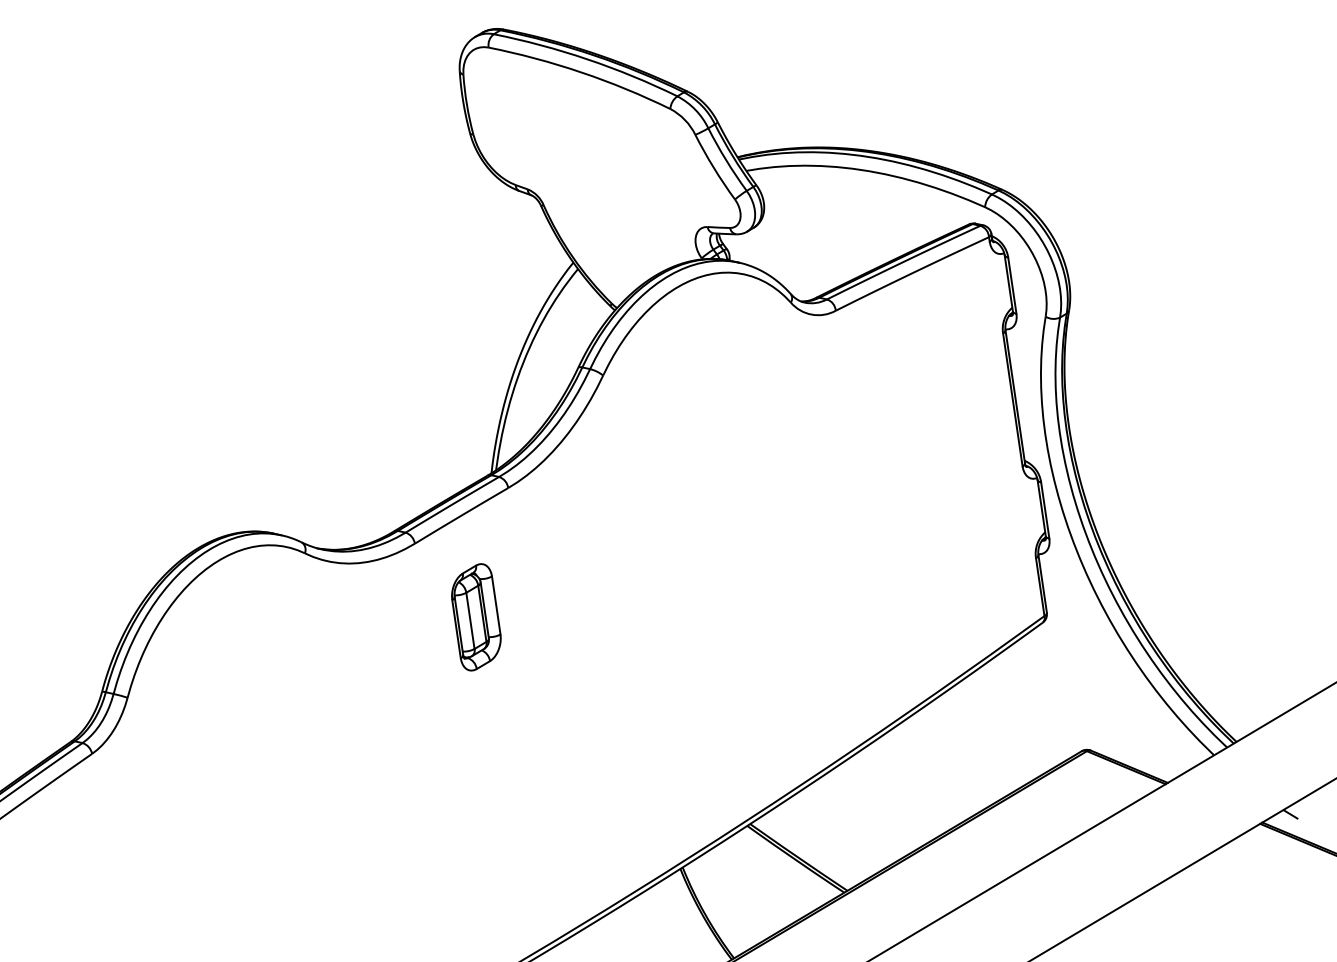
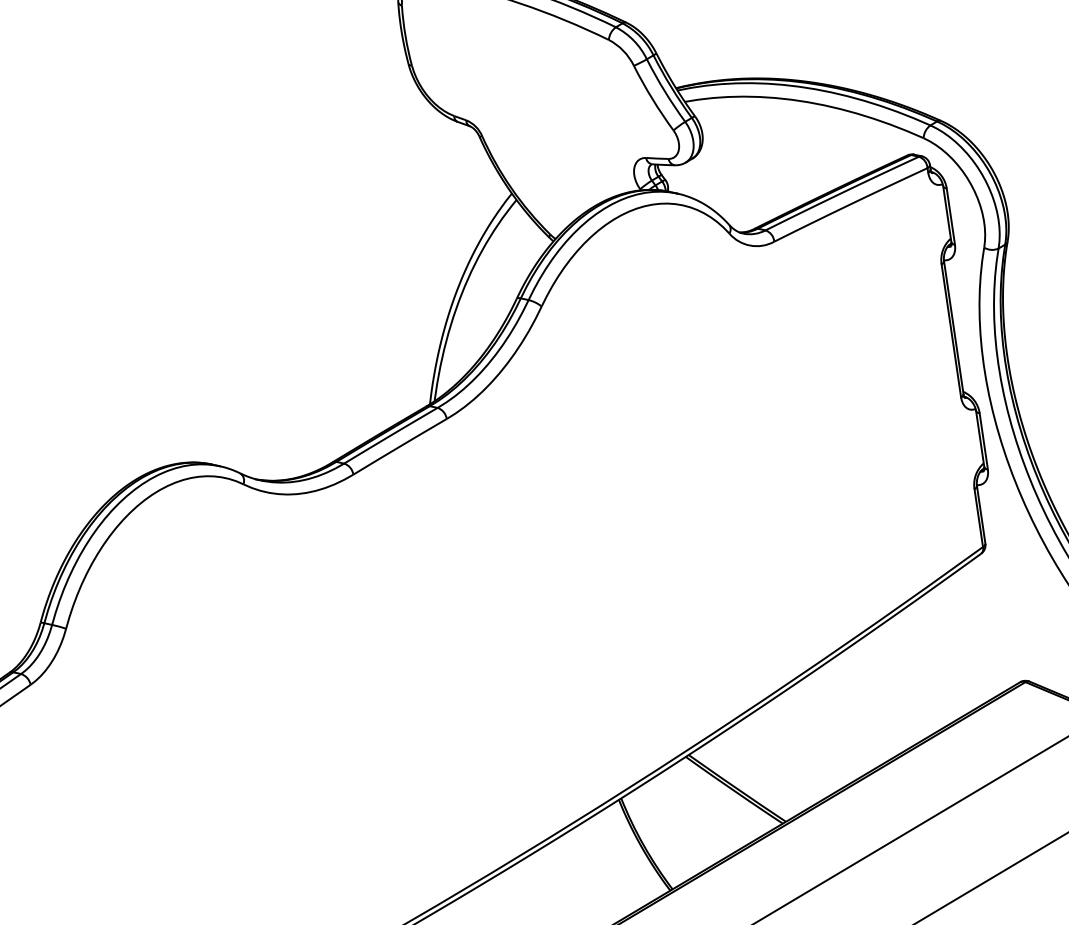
part: (476, 617) -> (415, 548), removed

